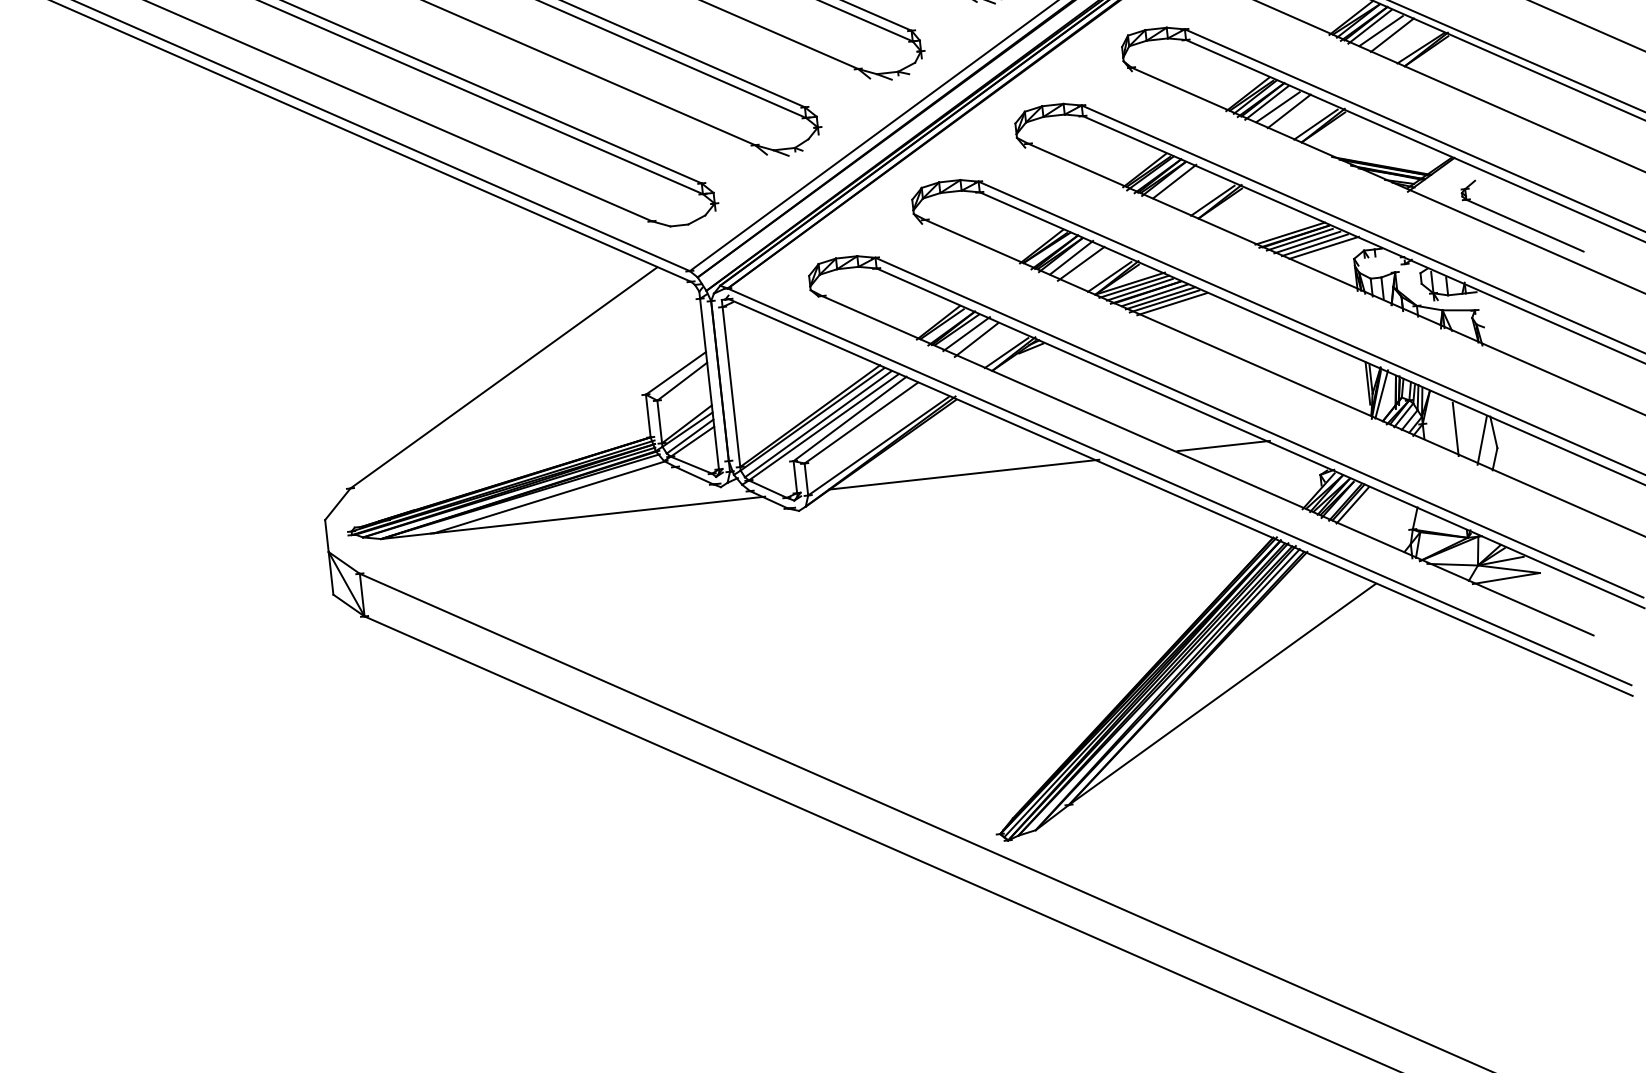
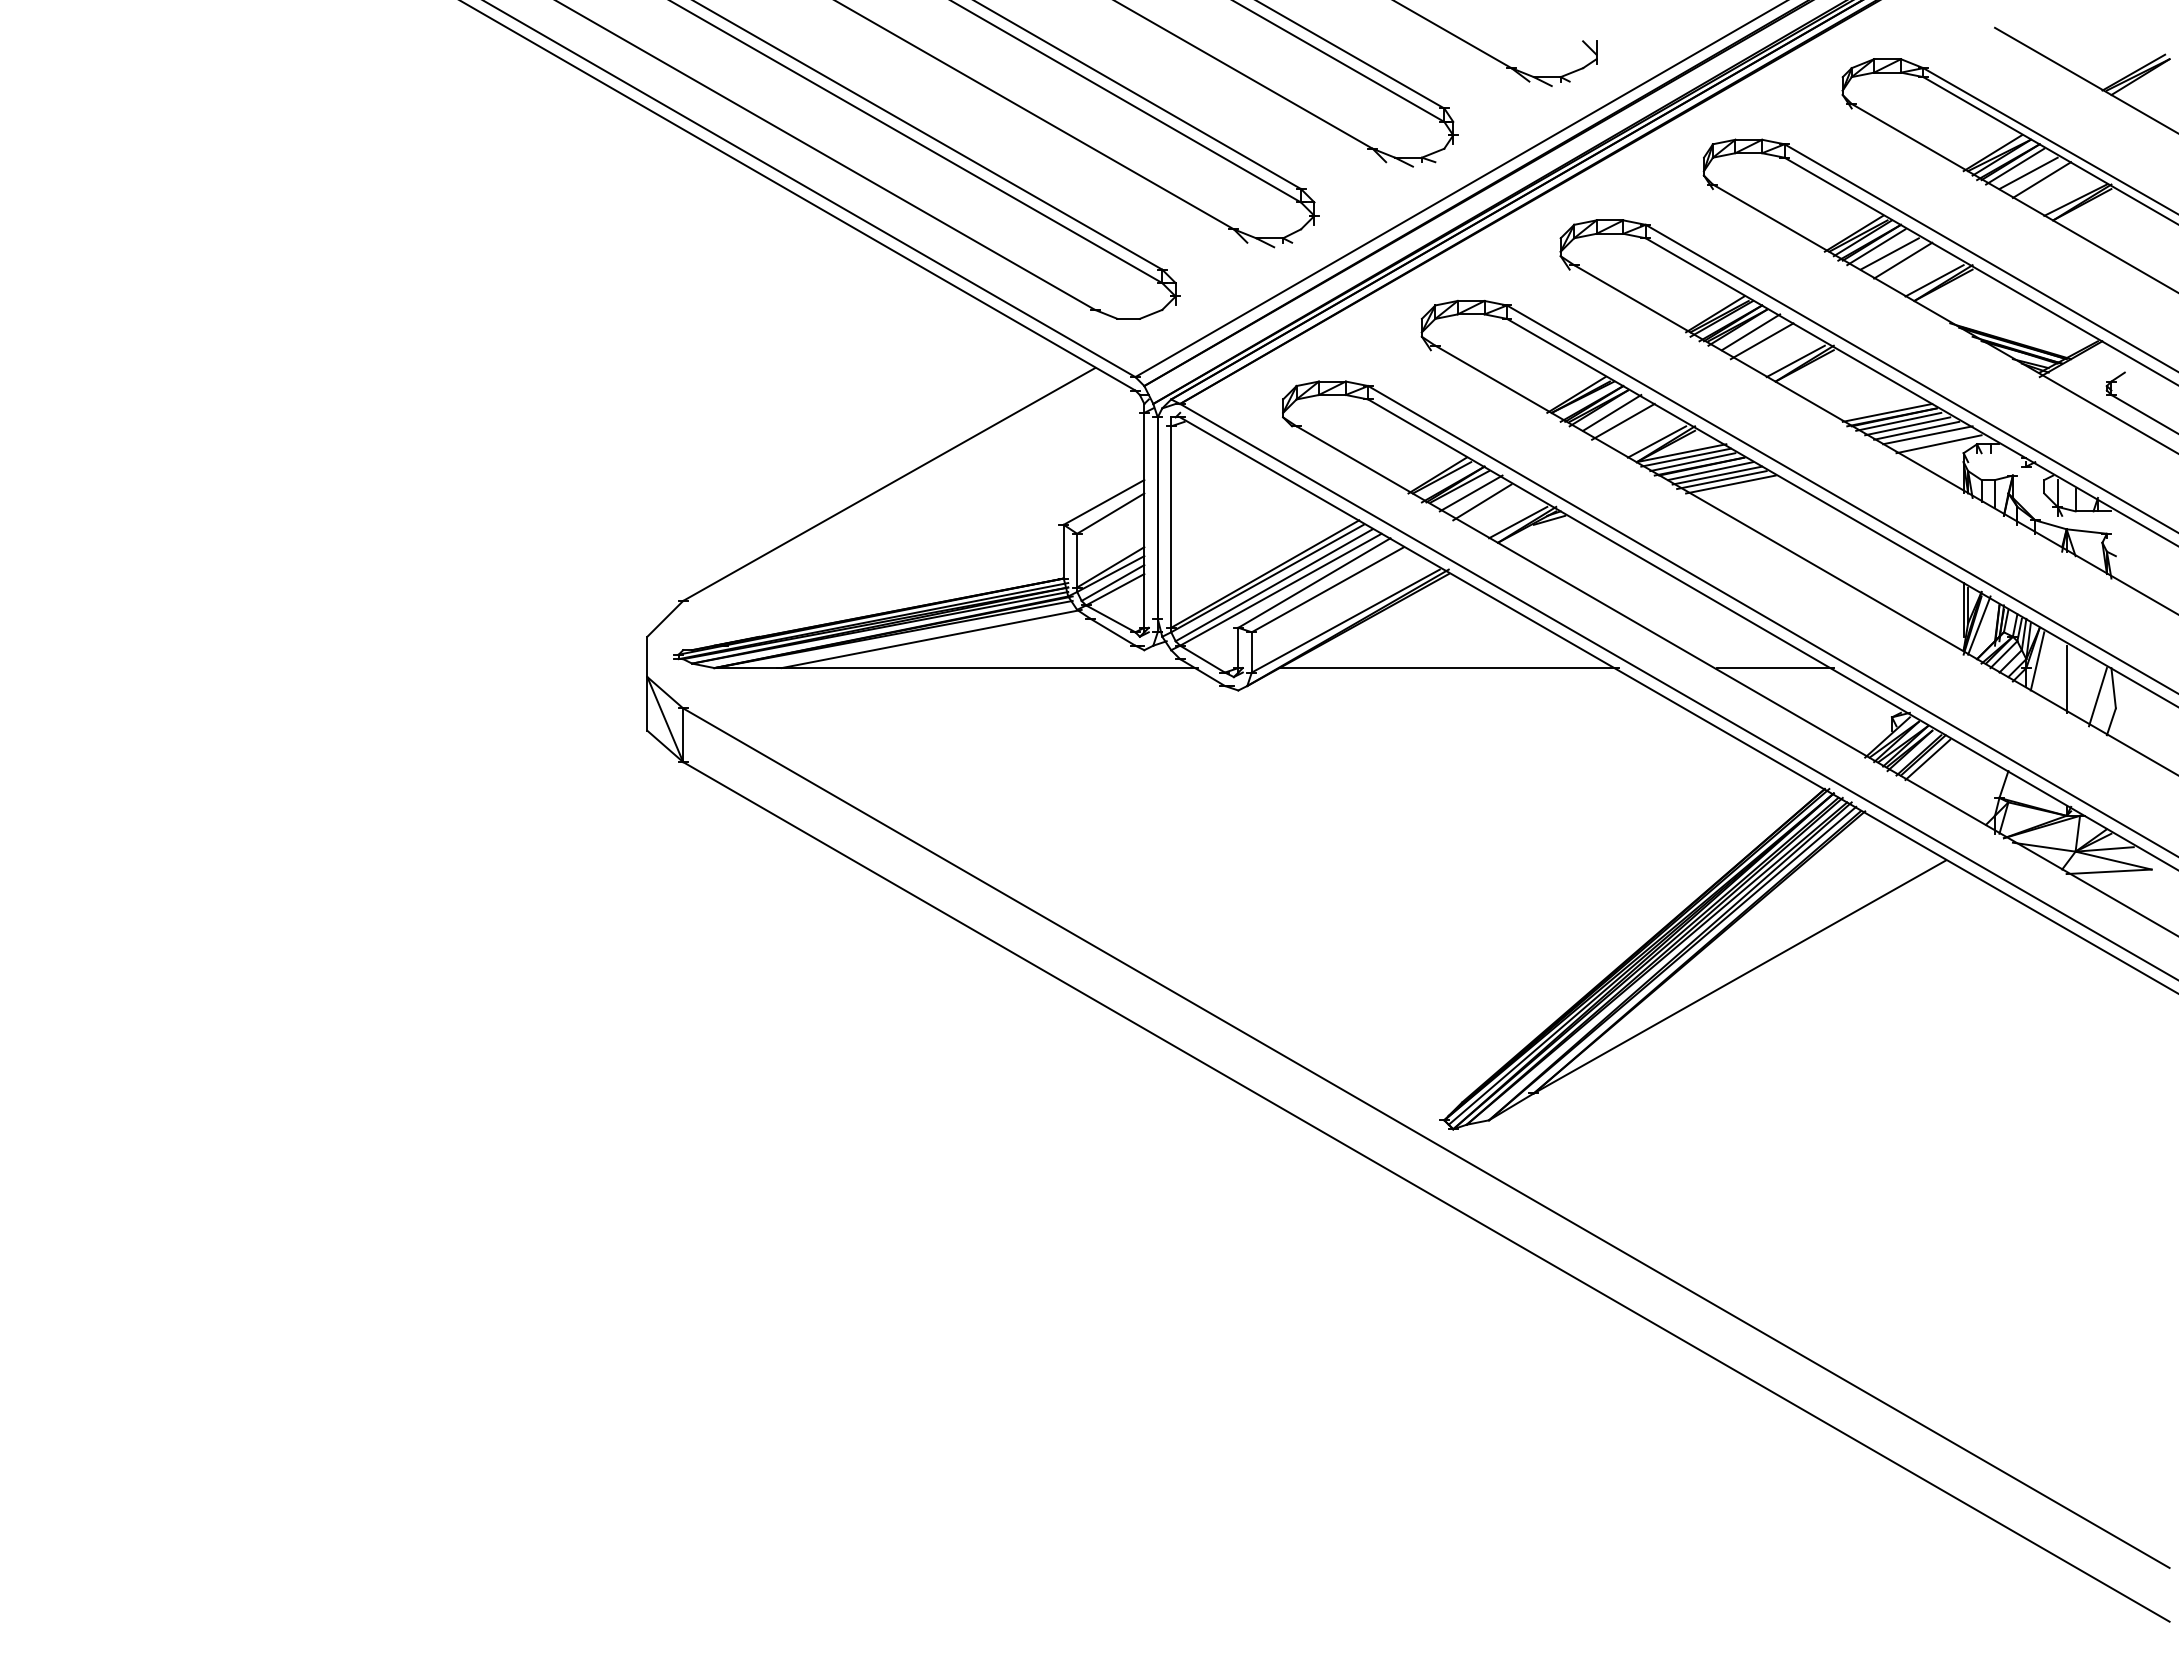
line: (1183, 187) -> (1761, 341), added
line: (1333, 254) -> (1938, 444), added
line: (1431, 417) -> (2037, 661), added

